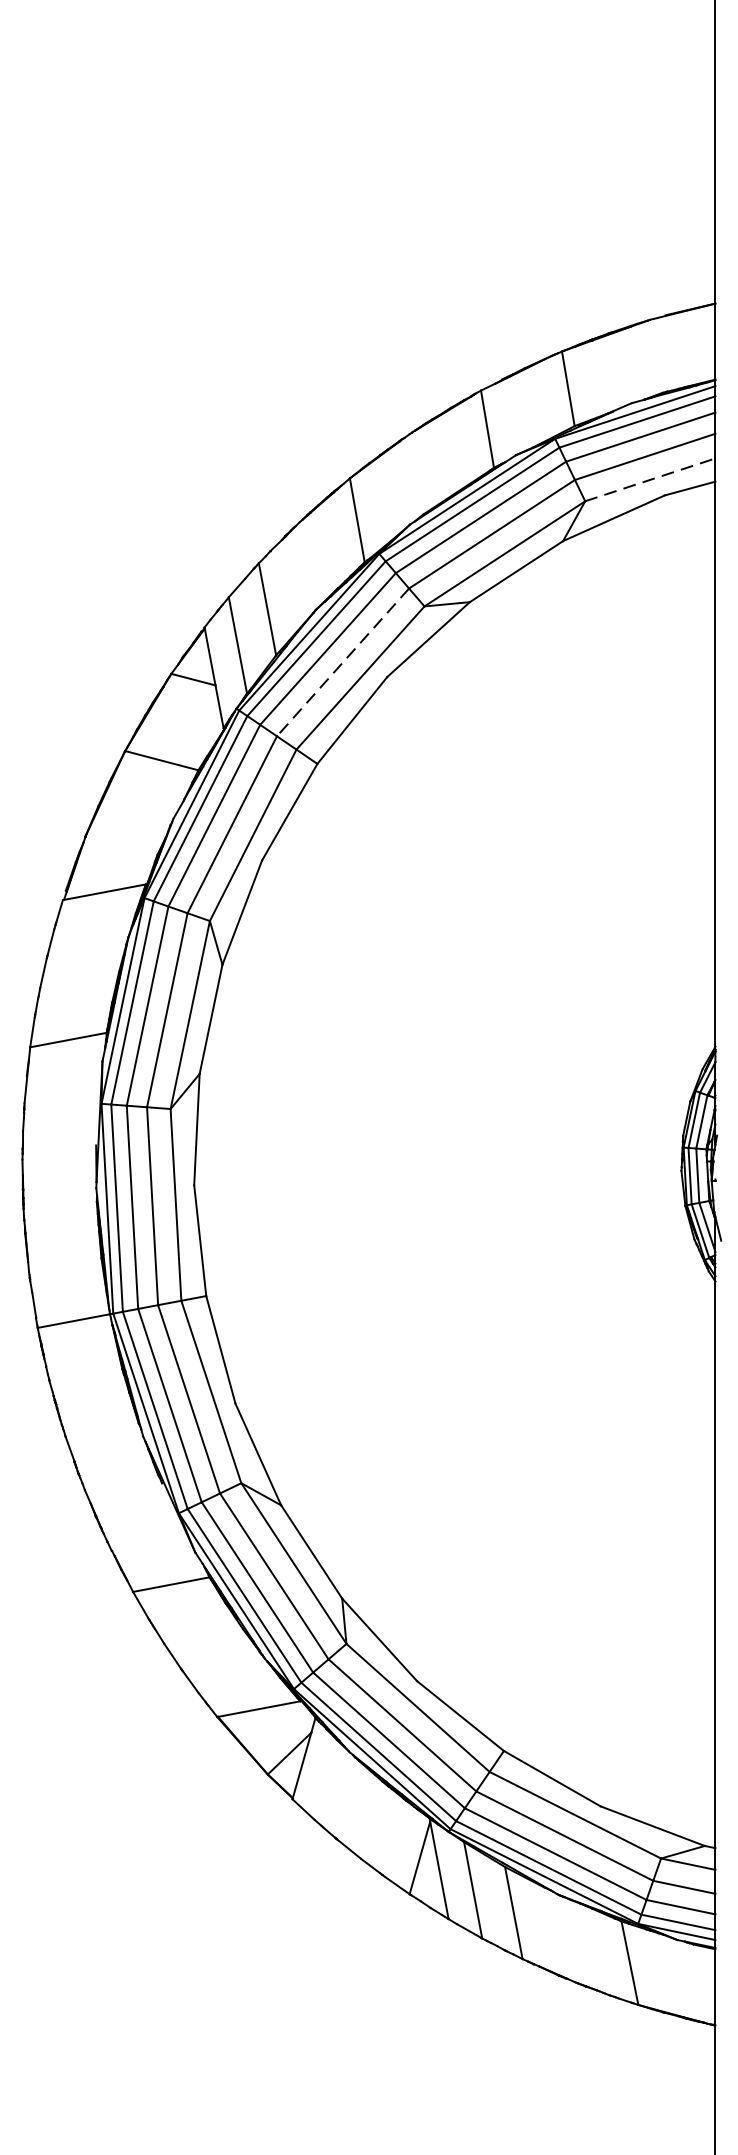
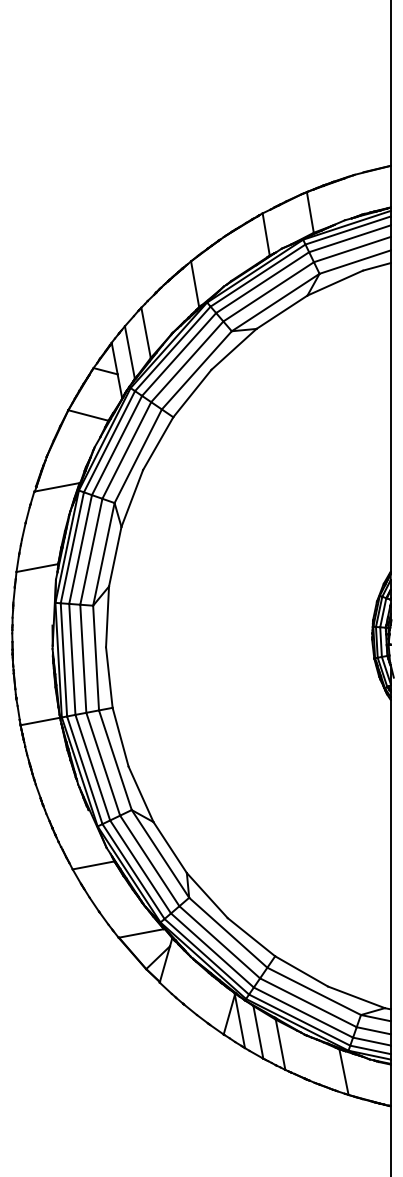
line: (651, 478) -> (355, 261), dashed -> solid
line: (341, 663) -> (186, 362), dashed -> solid

